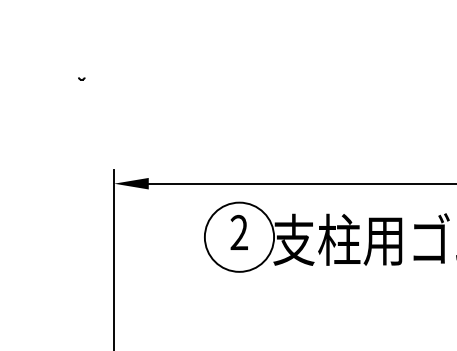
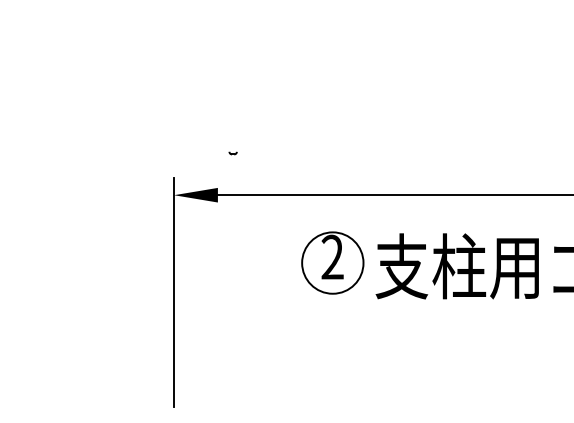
part: (81, 78) -> (232, 153), moved
circle: (239, 236) -> (332, 262), size x0.7

